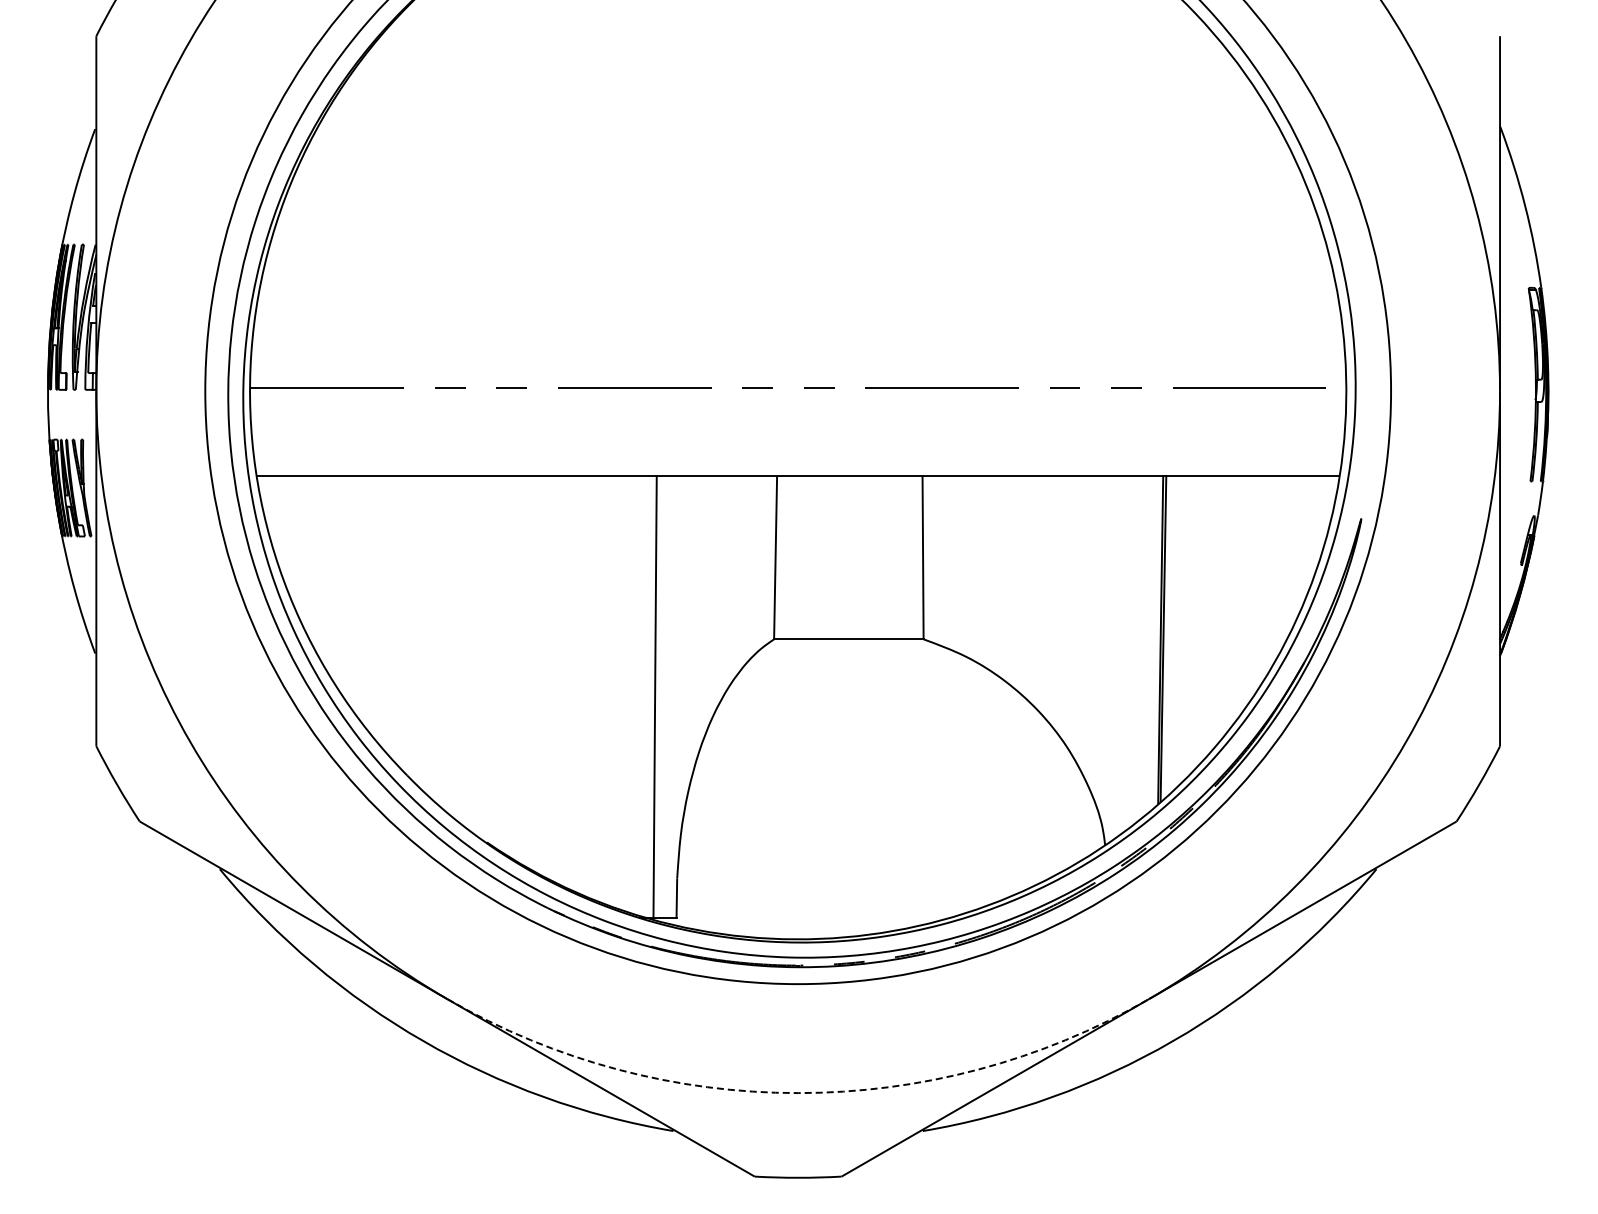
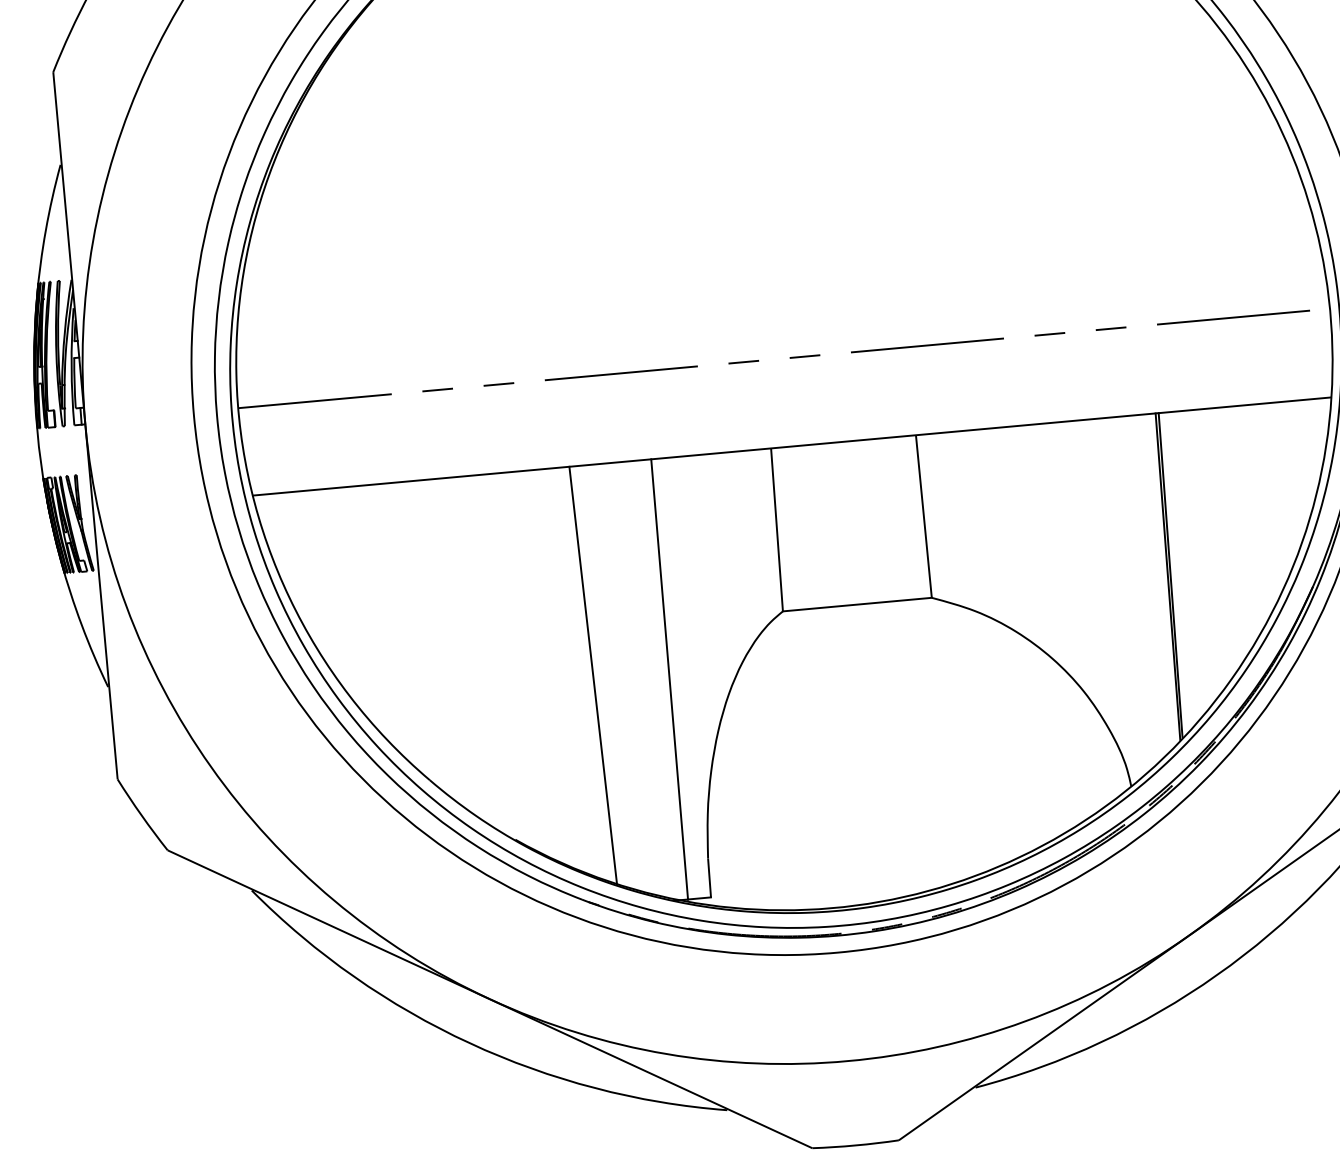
line: (579, 685) -> (593, 675), added
arc: (798, 1093) -> (848, 1061), dashed -> solid

